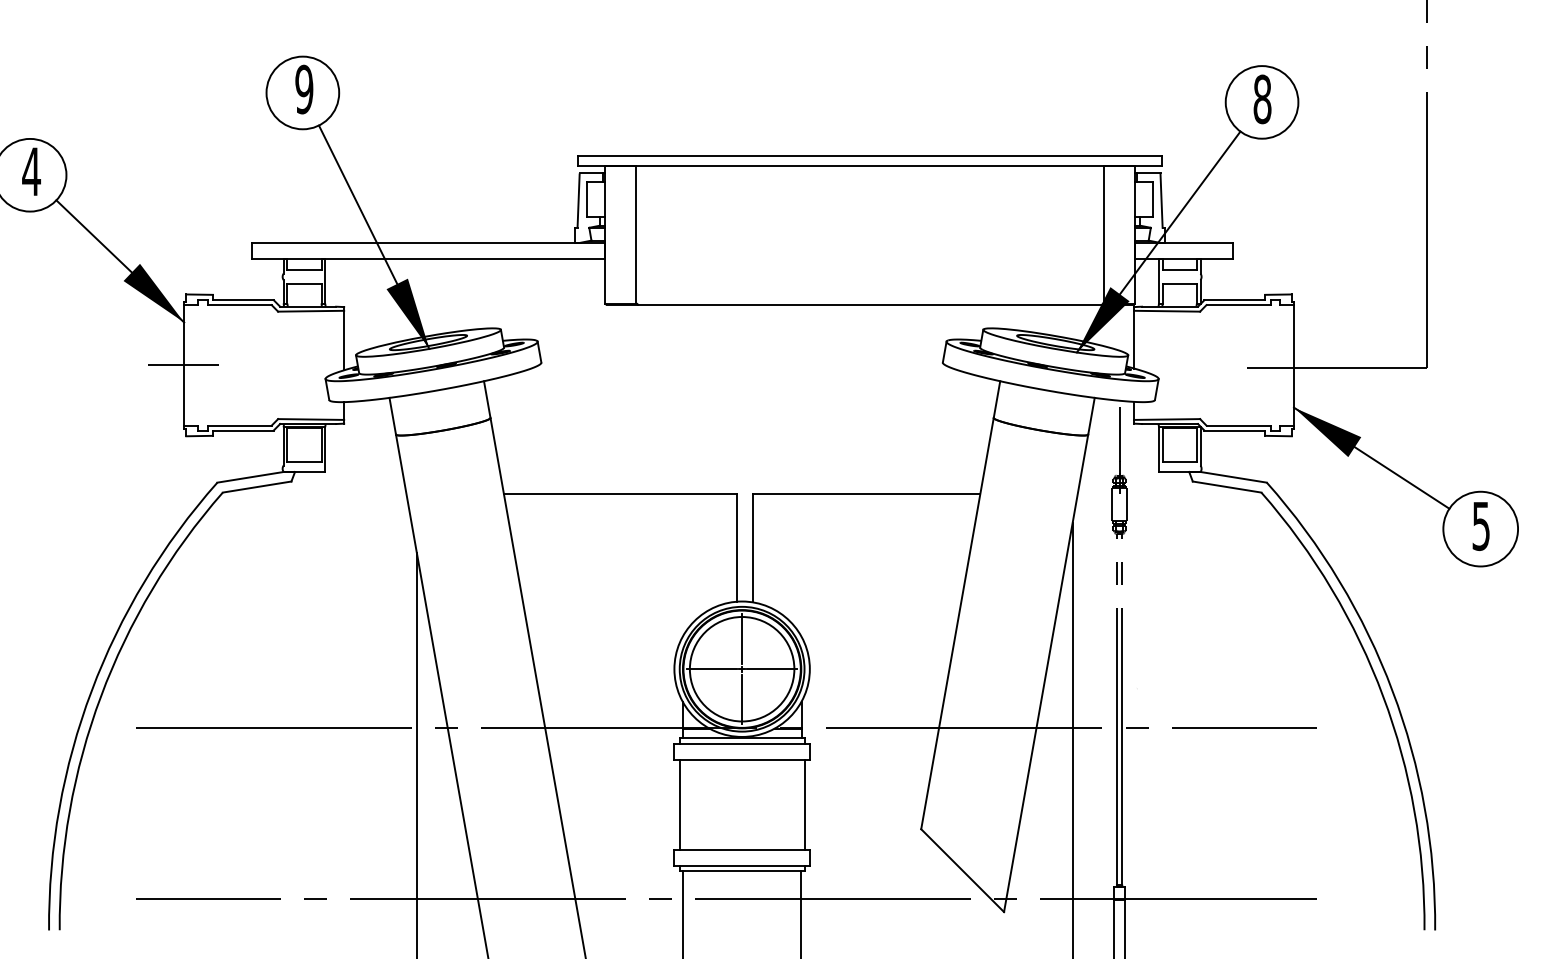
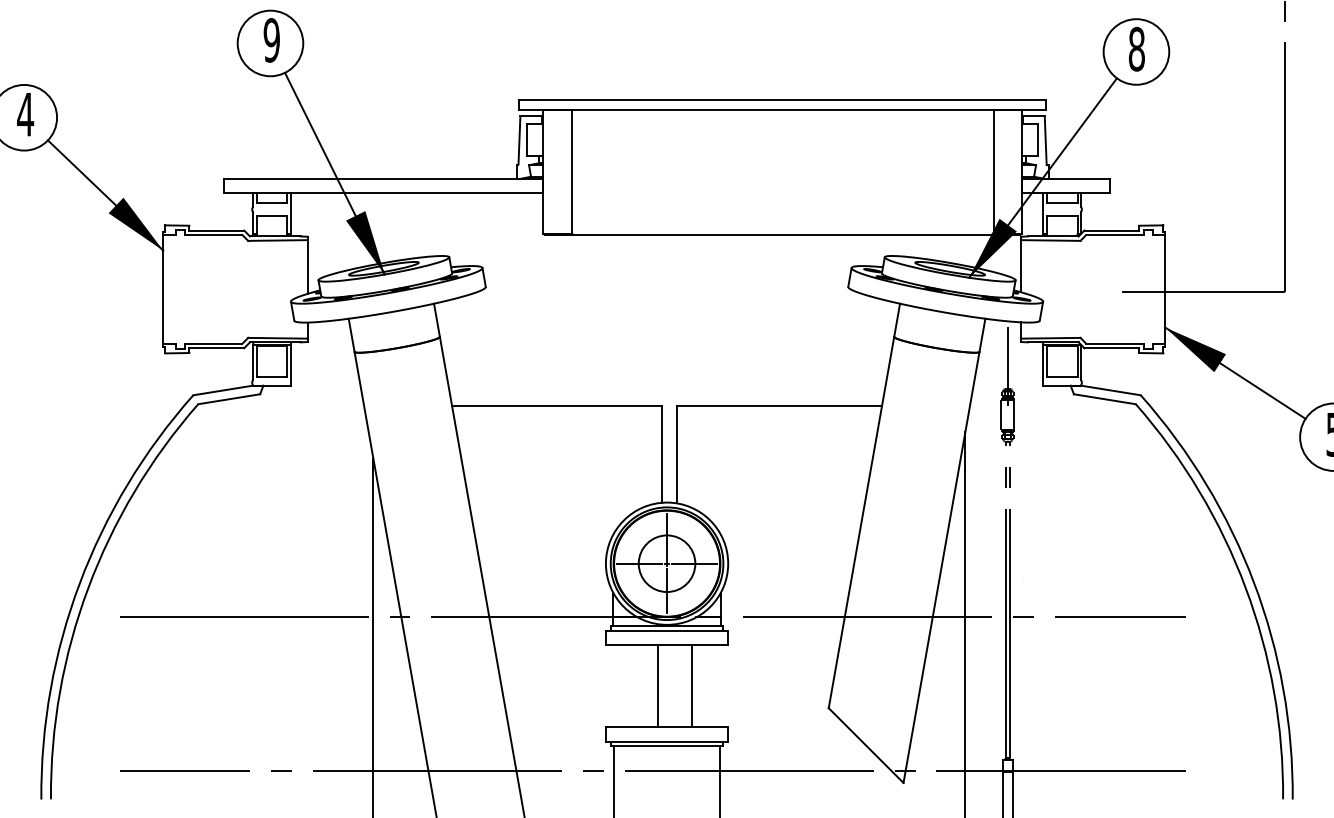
line: (183, 365) -> (162, 289), removed
circle: (741, 669) -> (666, 563), size x0.6
line: (679, 804) -> (657, 685), moved
line: (804, 804) -> (691, 685), moved

